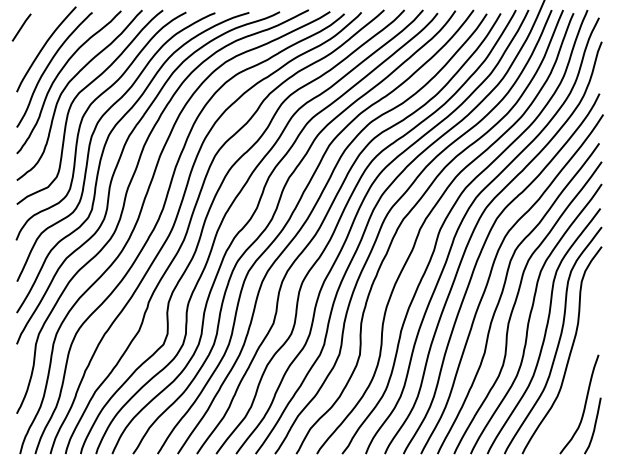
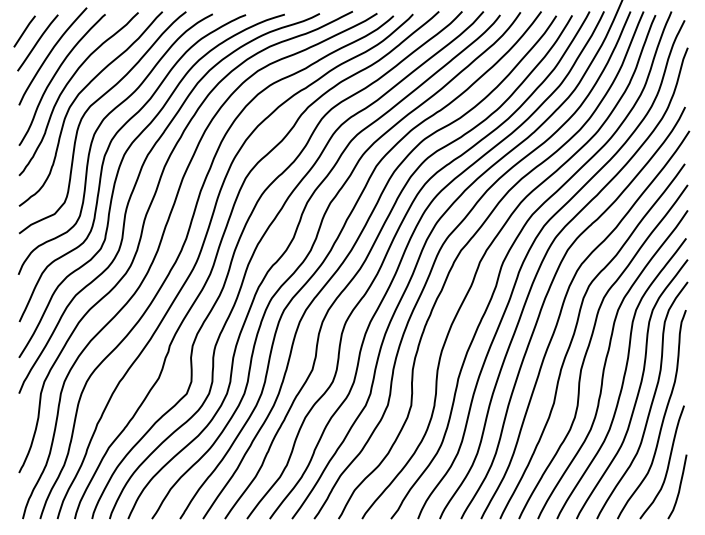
curve: (33, 37) -> (38, 42), added
curve: (579, 366) -> (662, 418), added

